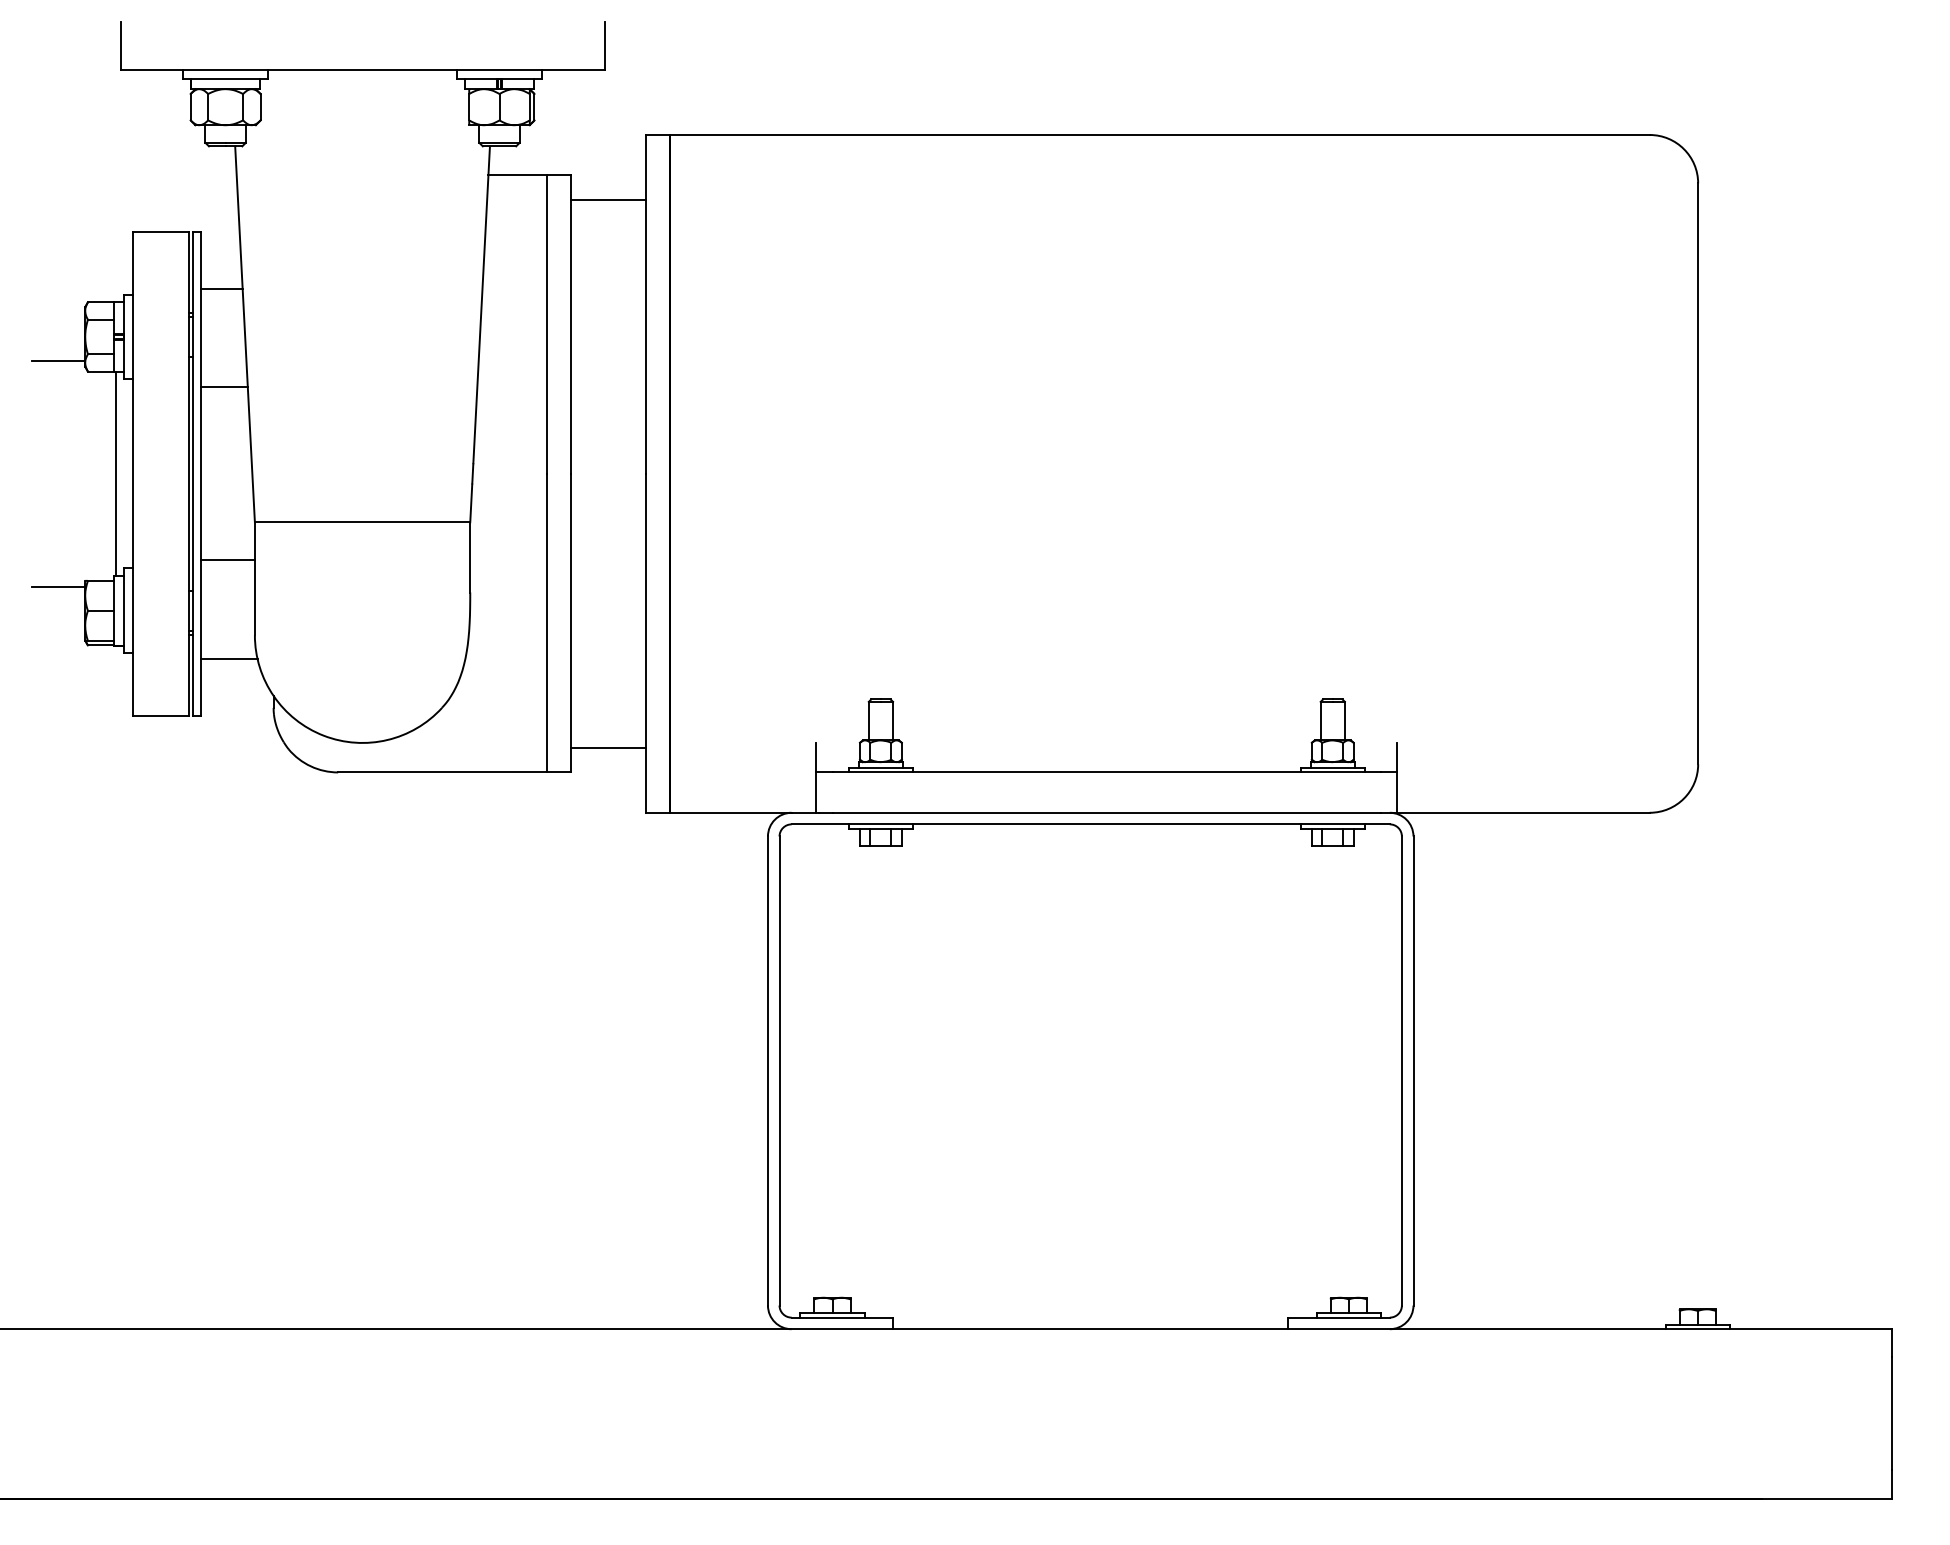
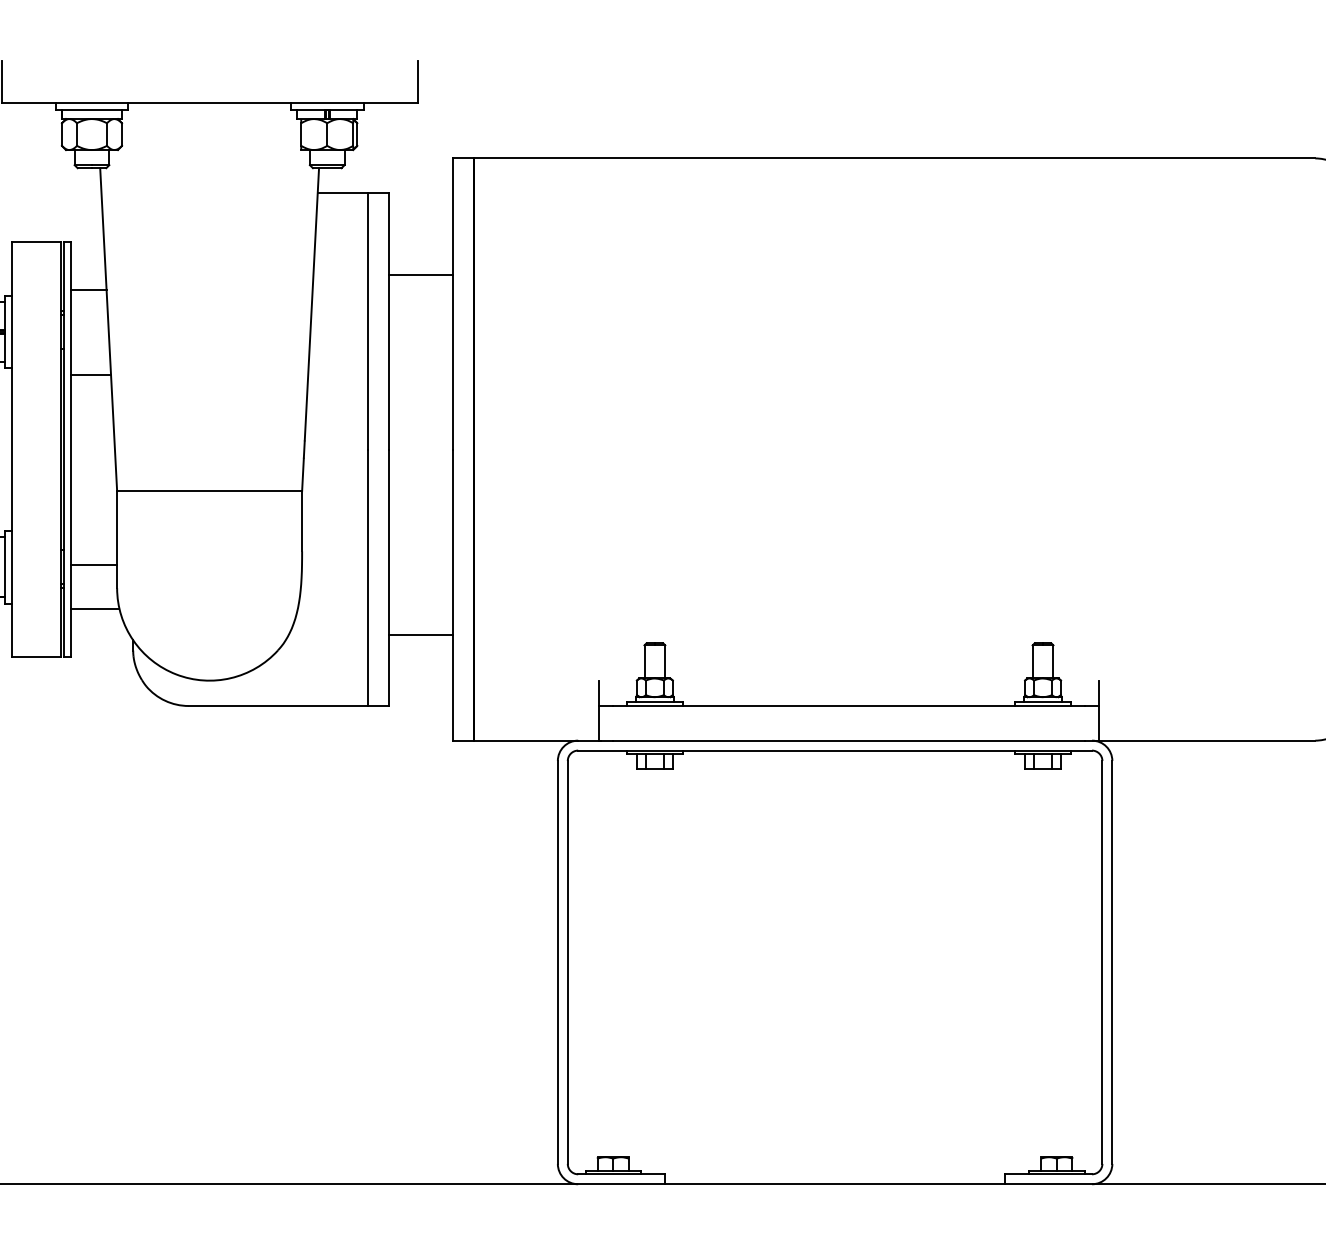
line: (607, 199) -> (420, 274), moved
line: (227, 560) -> (93, 565), moved
line: (607, 748) -> (420, 635), moved

